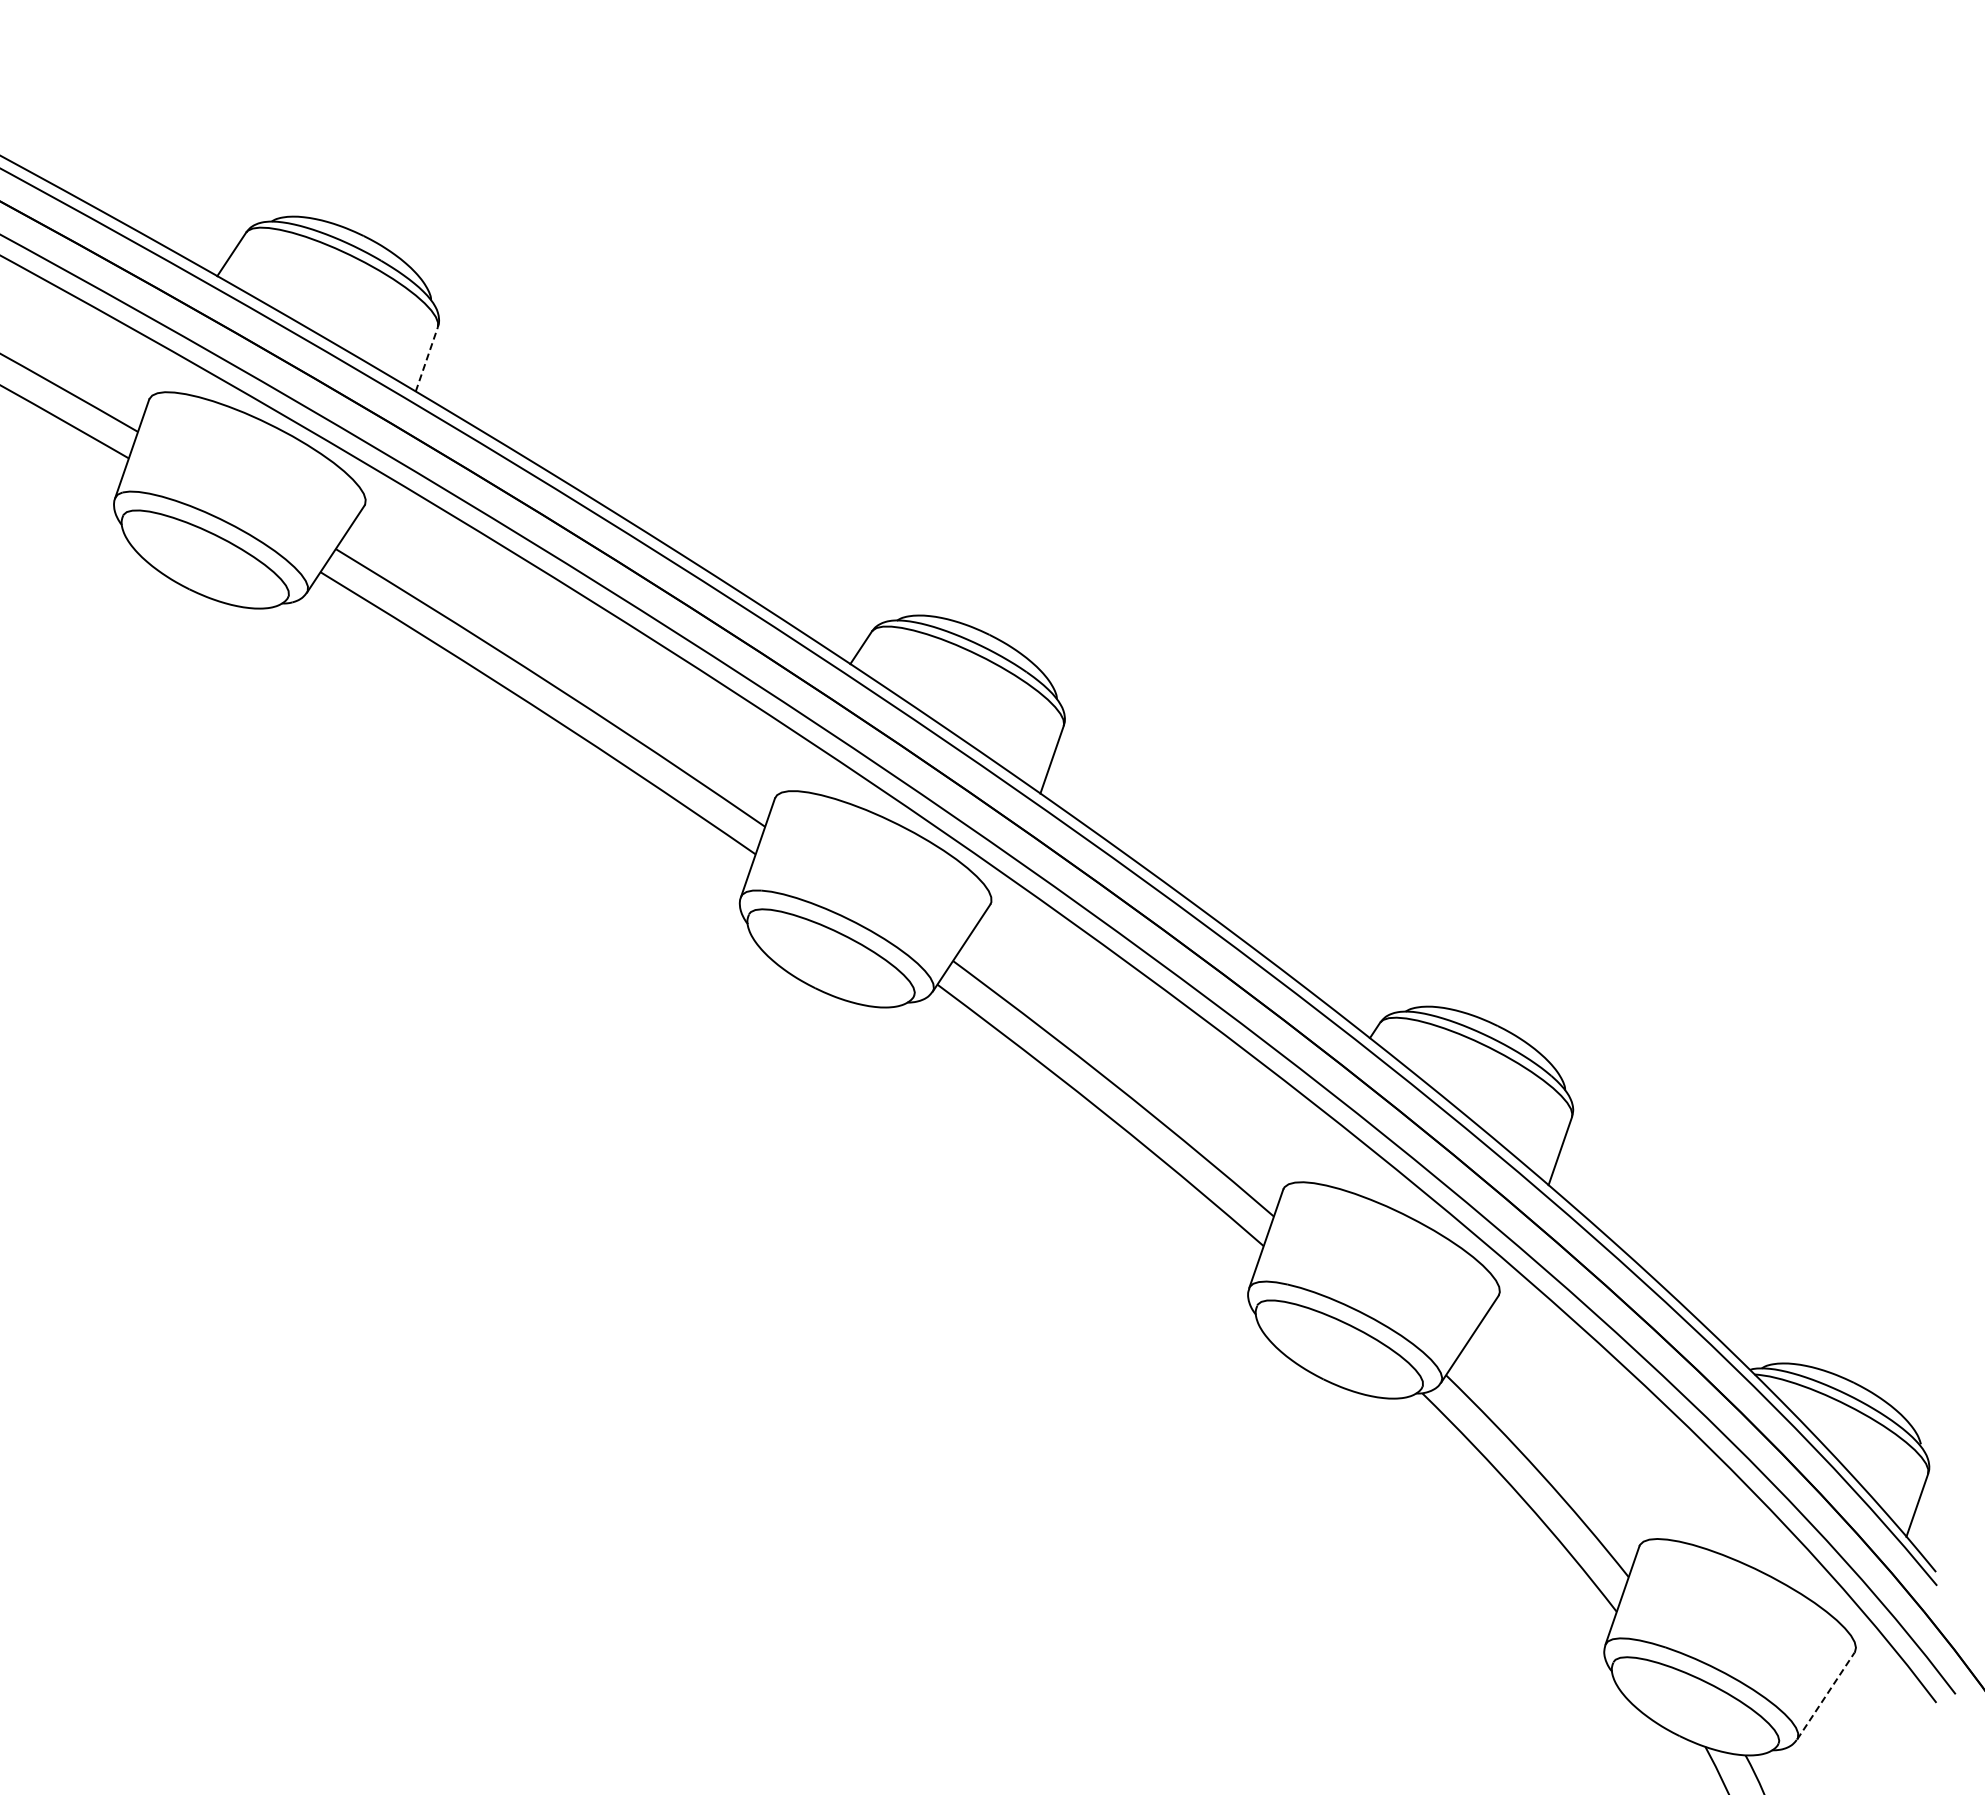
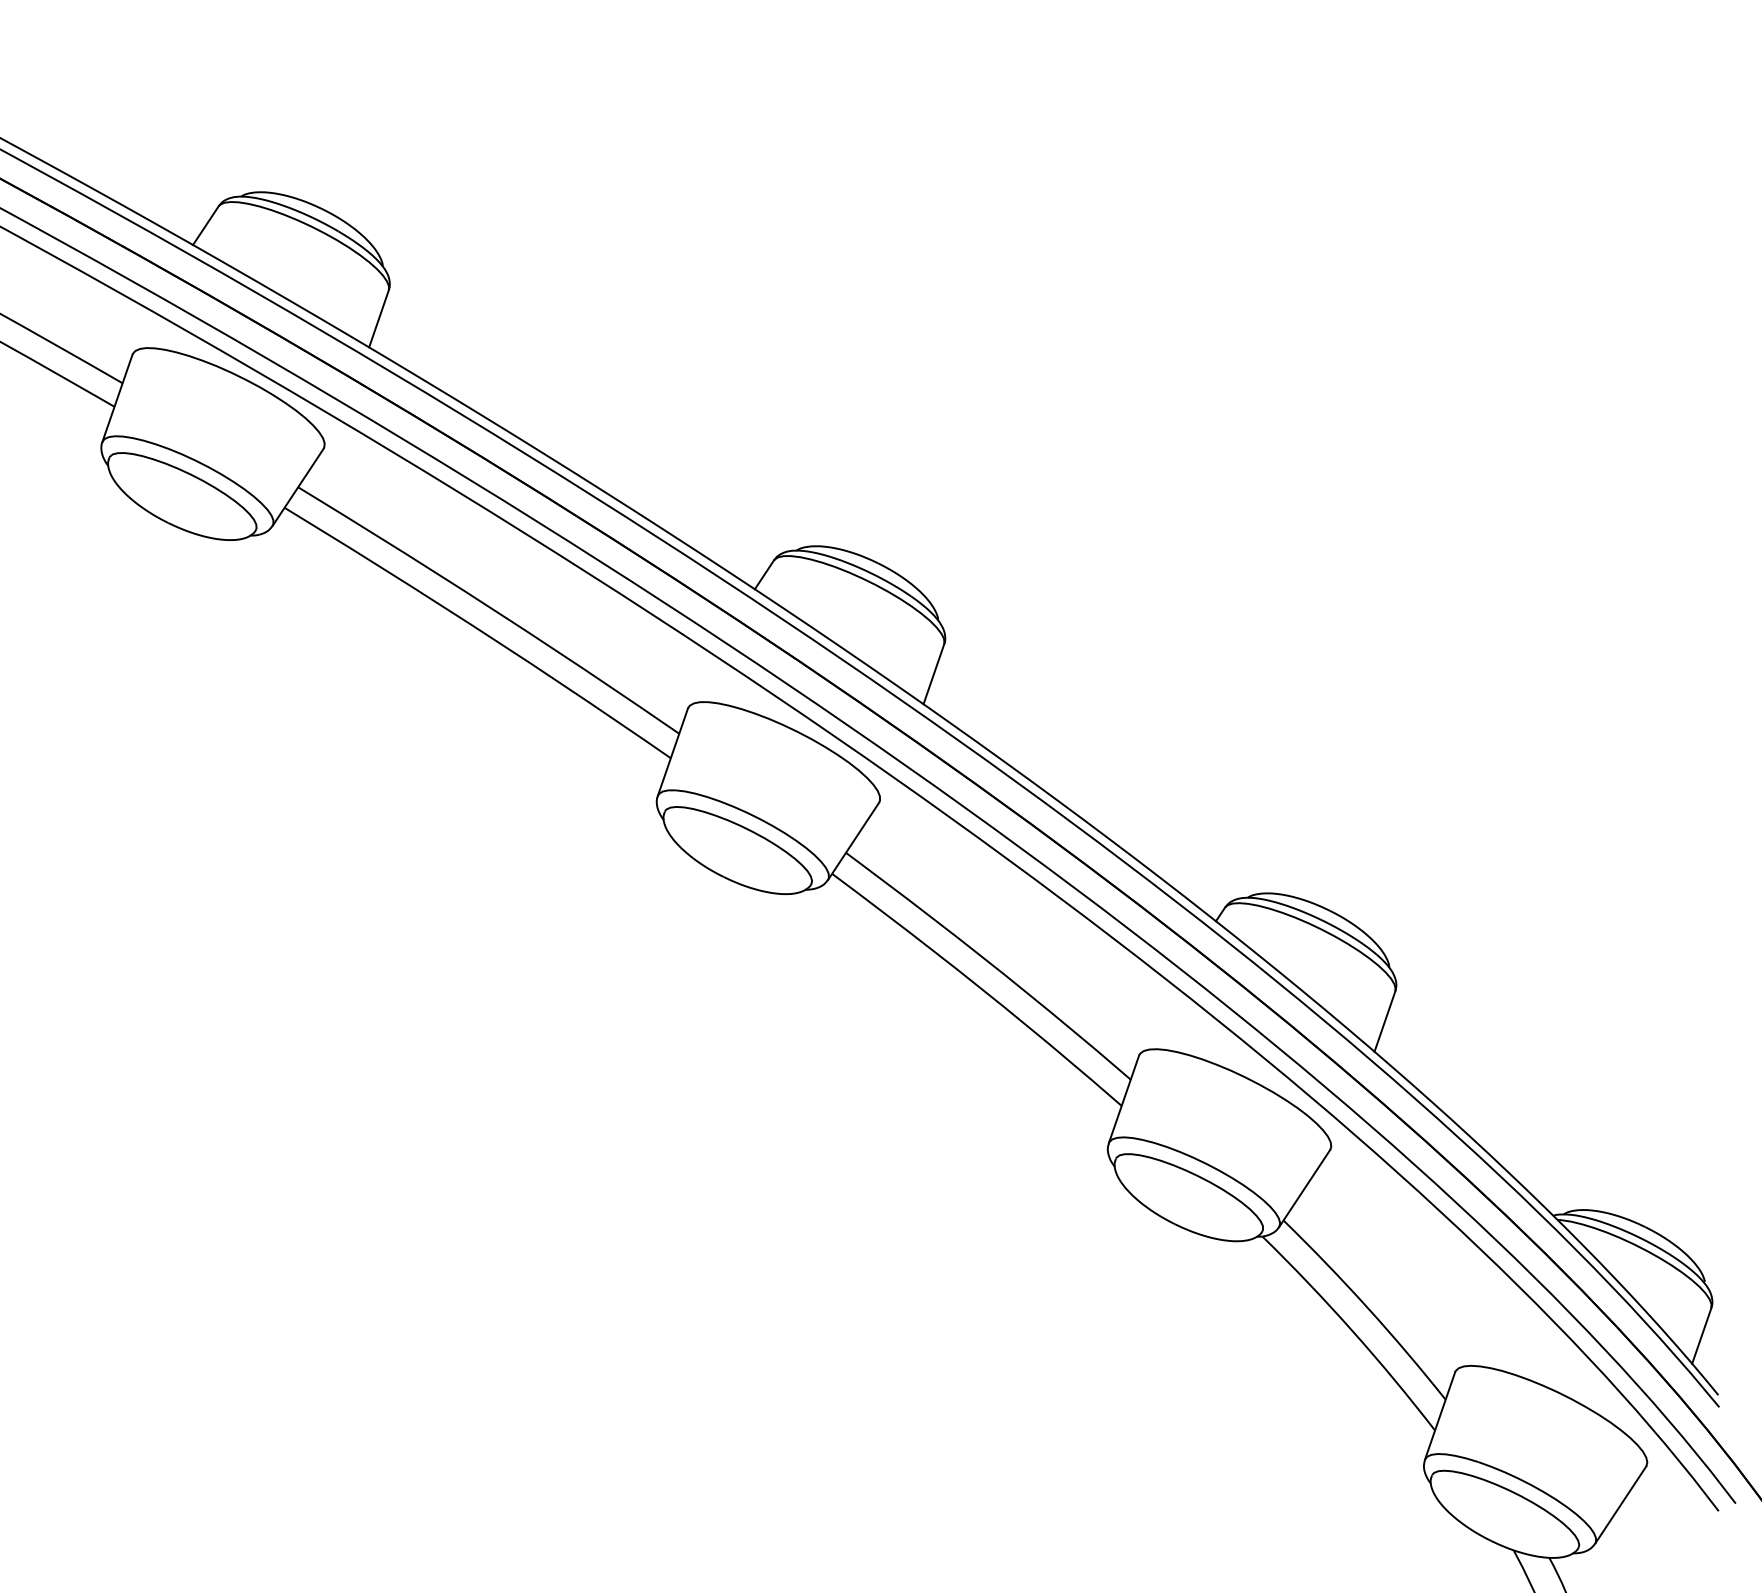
line: (427, 358) -> (379, 318), dashed -> solid
line: (1826, 1695) -> (1621, 1504), dashed -> solid

